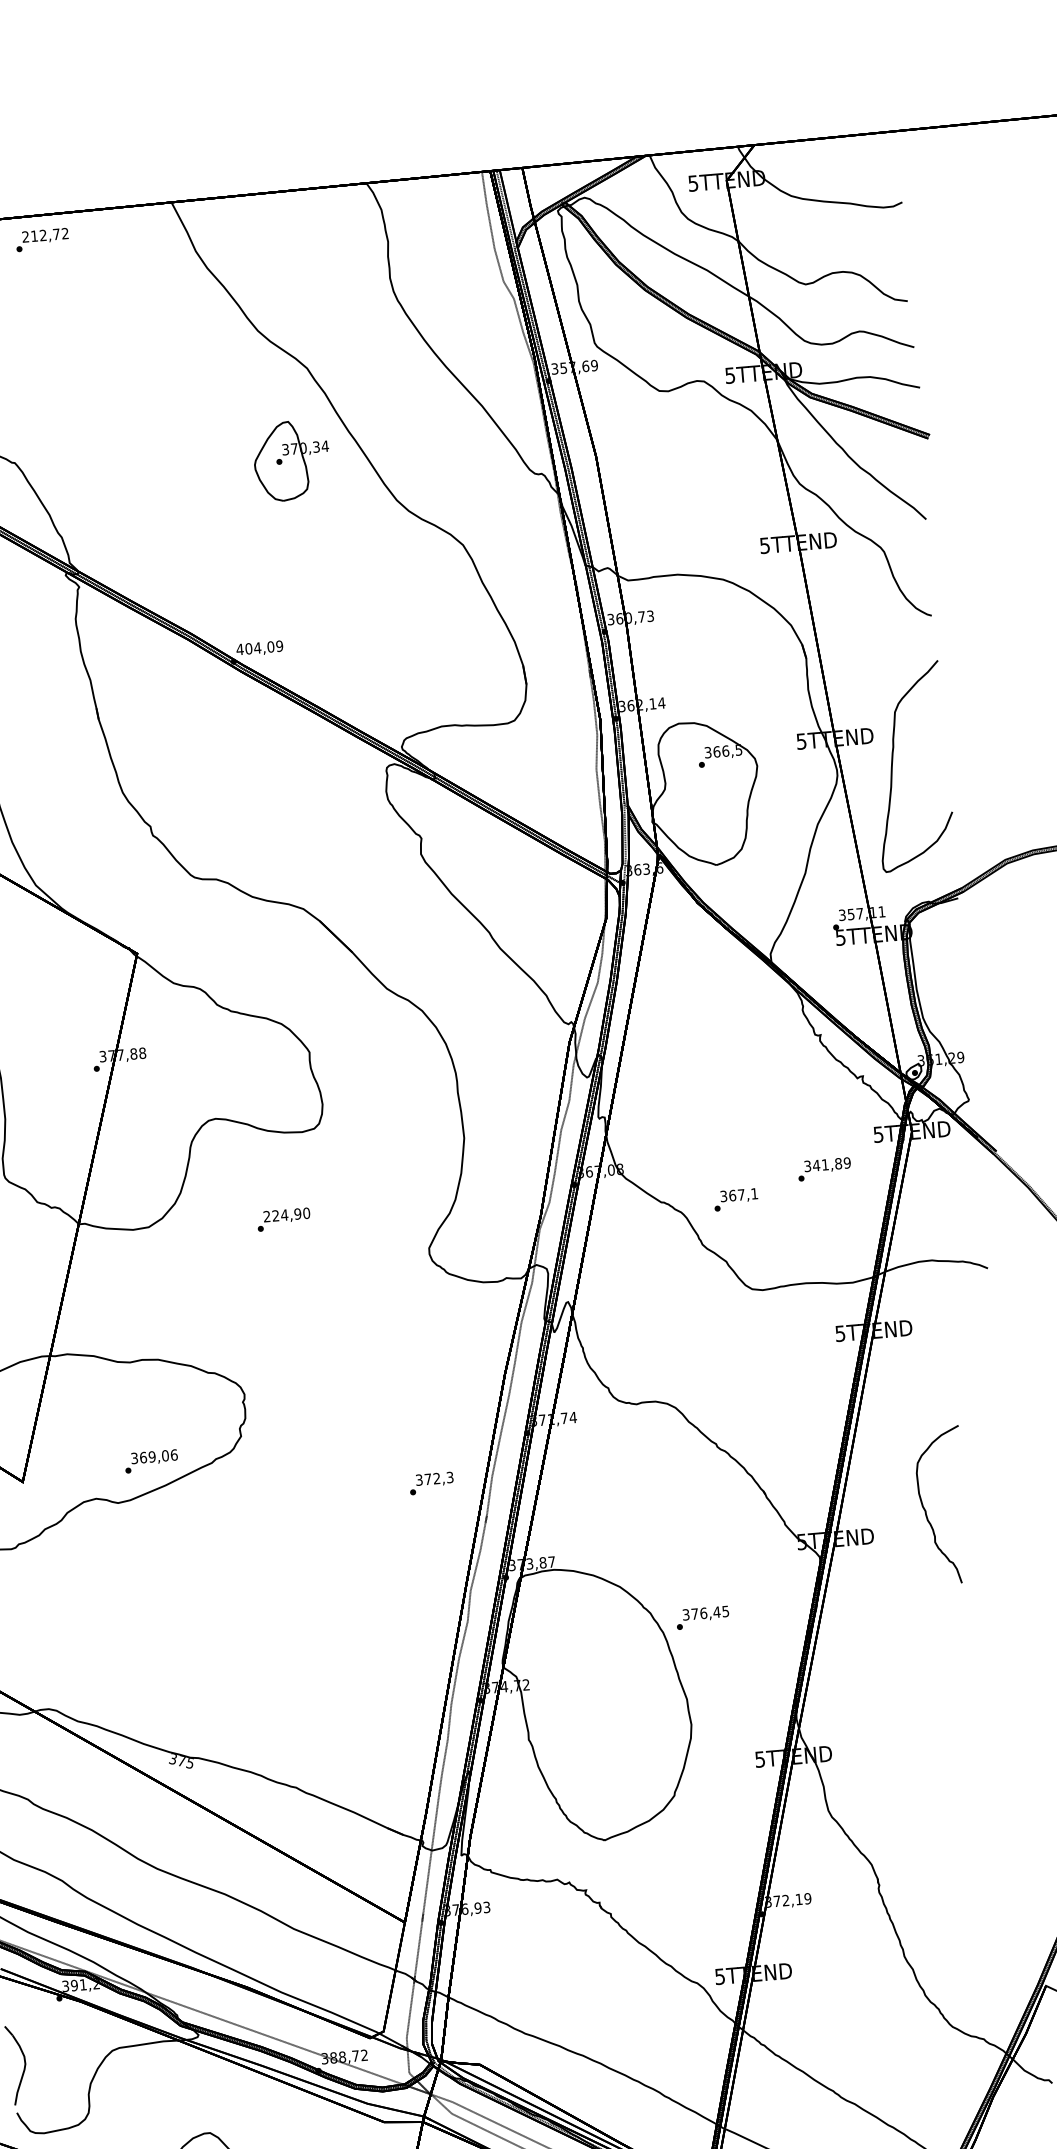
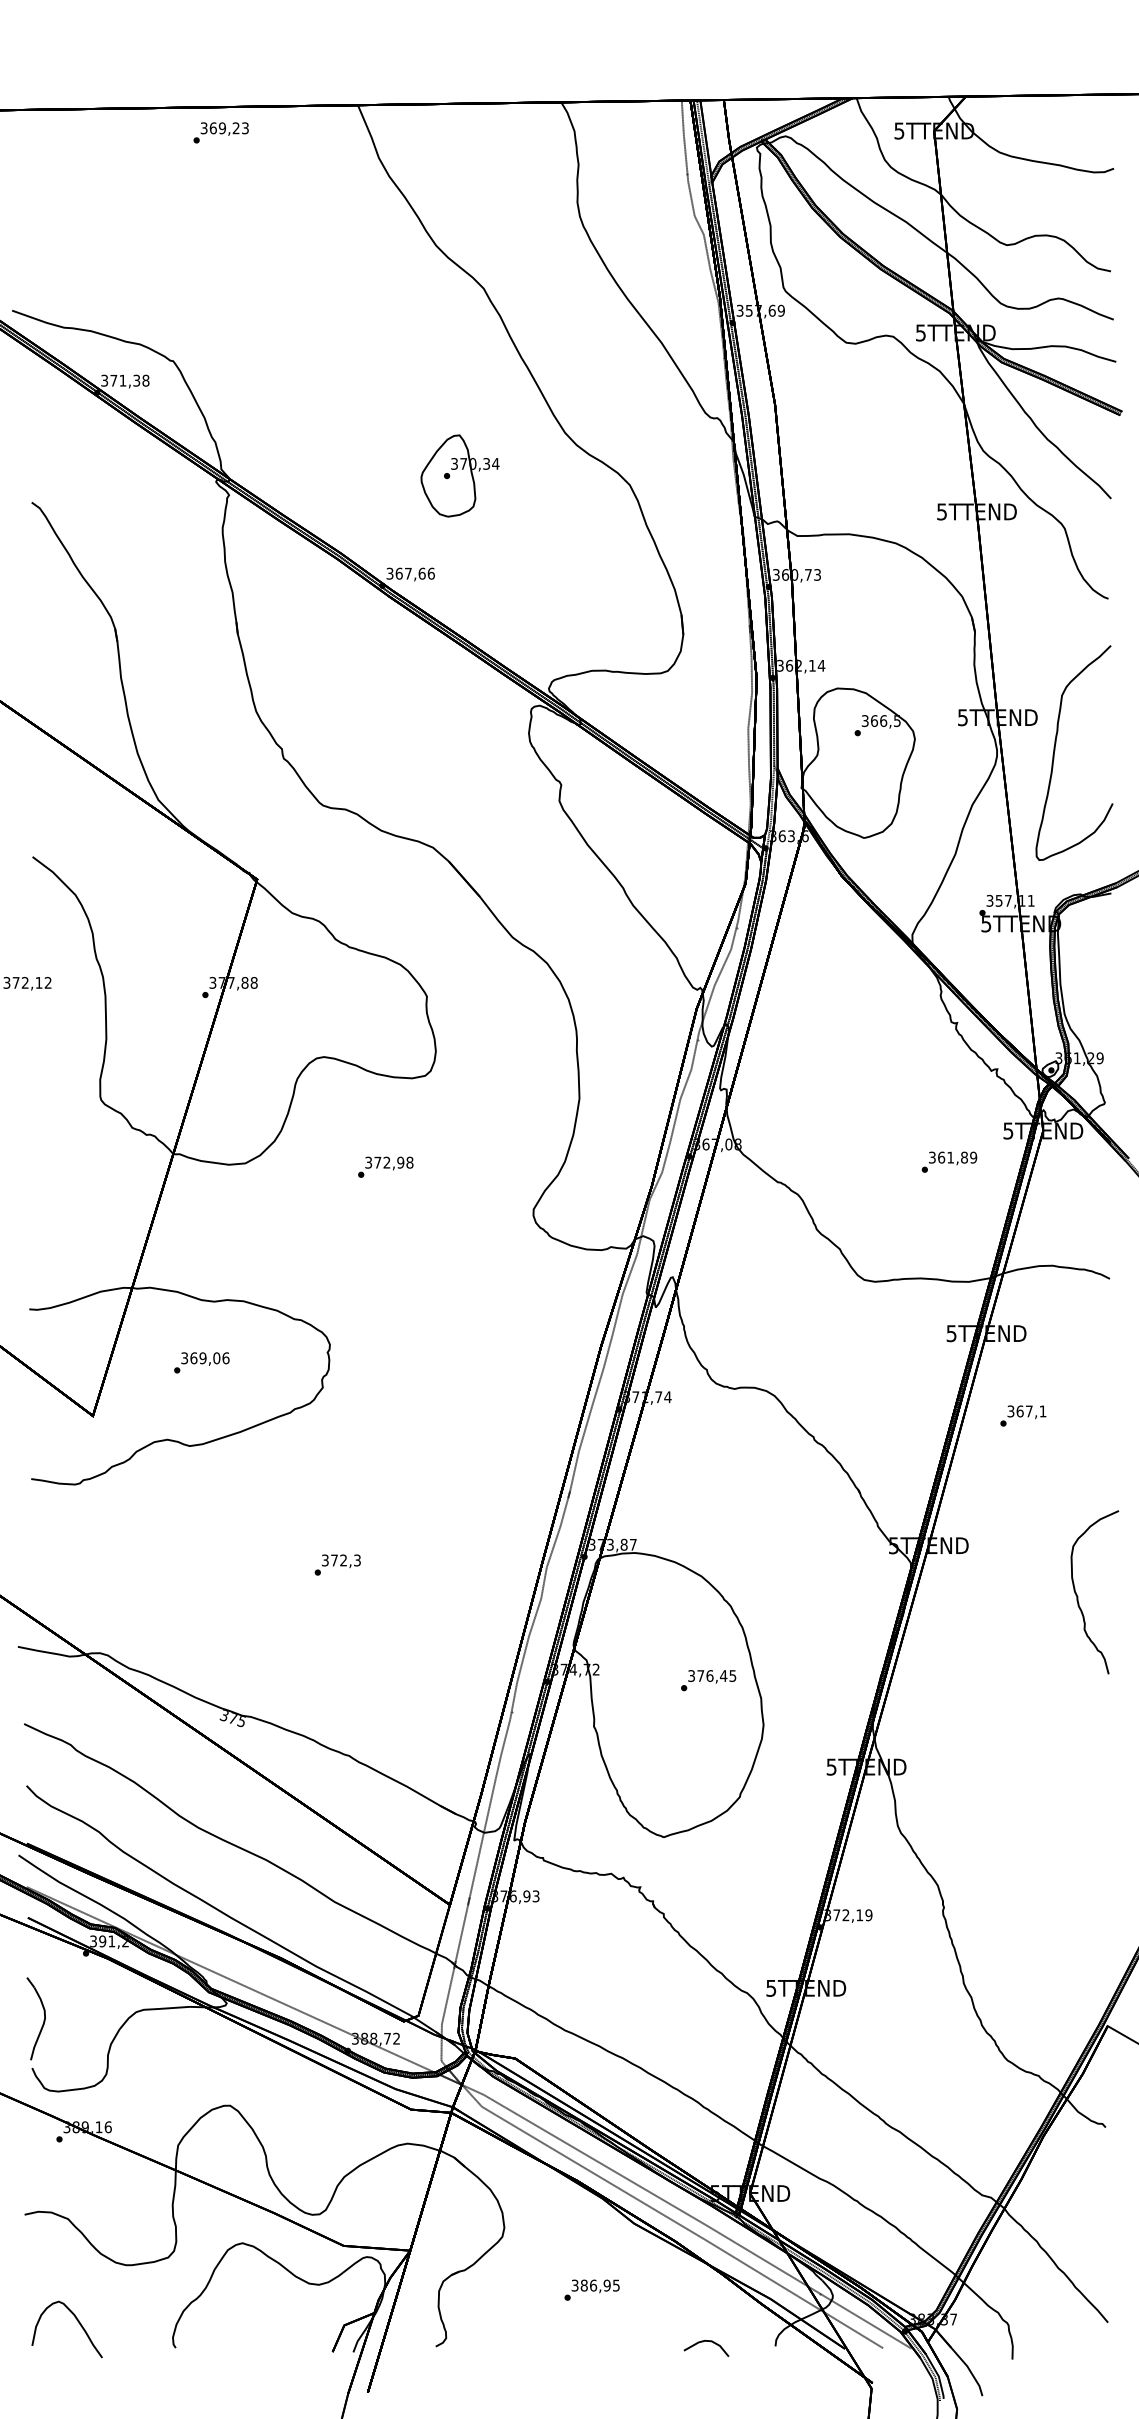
text: (45, 235) -> (224, 128), 212,72 -> 369,23
part: (291, 460) -> (459, 475), moved
text: (259, 647) -> (410, 573), 404,09 -> 367,66
text: (816, 1165) -> (941, 1157), 341,89 -> 361,89
text: (736, 1199) -> (1023, 1415), moved
text: (287, 1214) -> (389, 1162), 224,90 -> 372,98
text: (151, 1461) -> (201, 1362), moved
text: (431, 1482) -> (337, 1564), moved
part: (926, 1510) -> (1078, 1596), moved
text: (702, 1617) -> (708, 1680), moved

